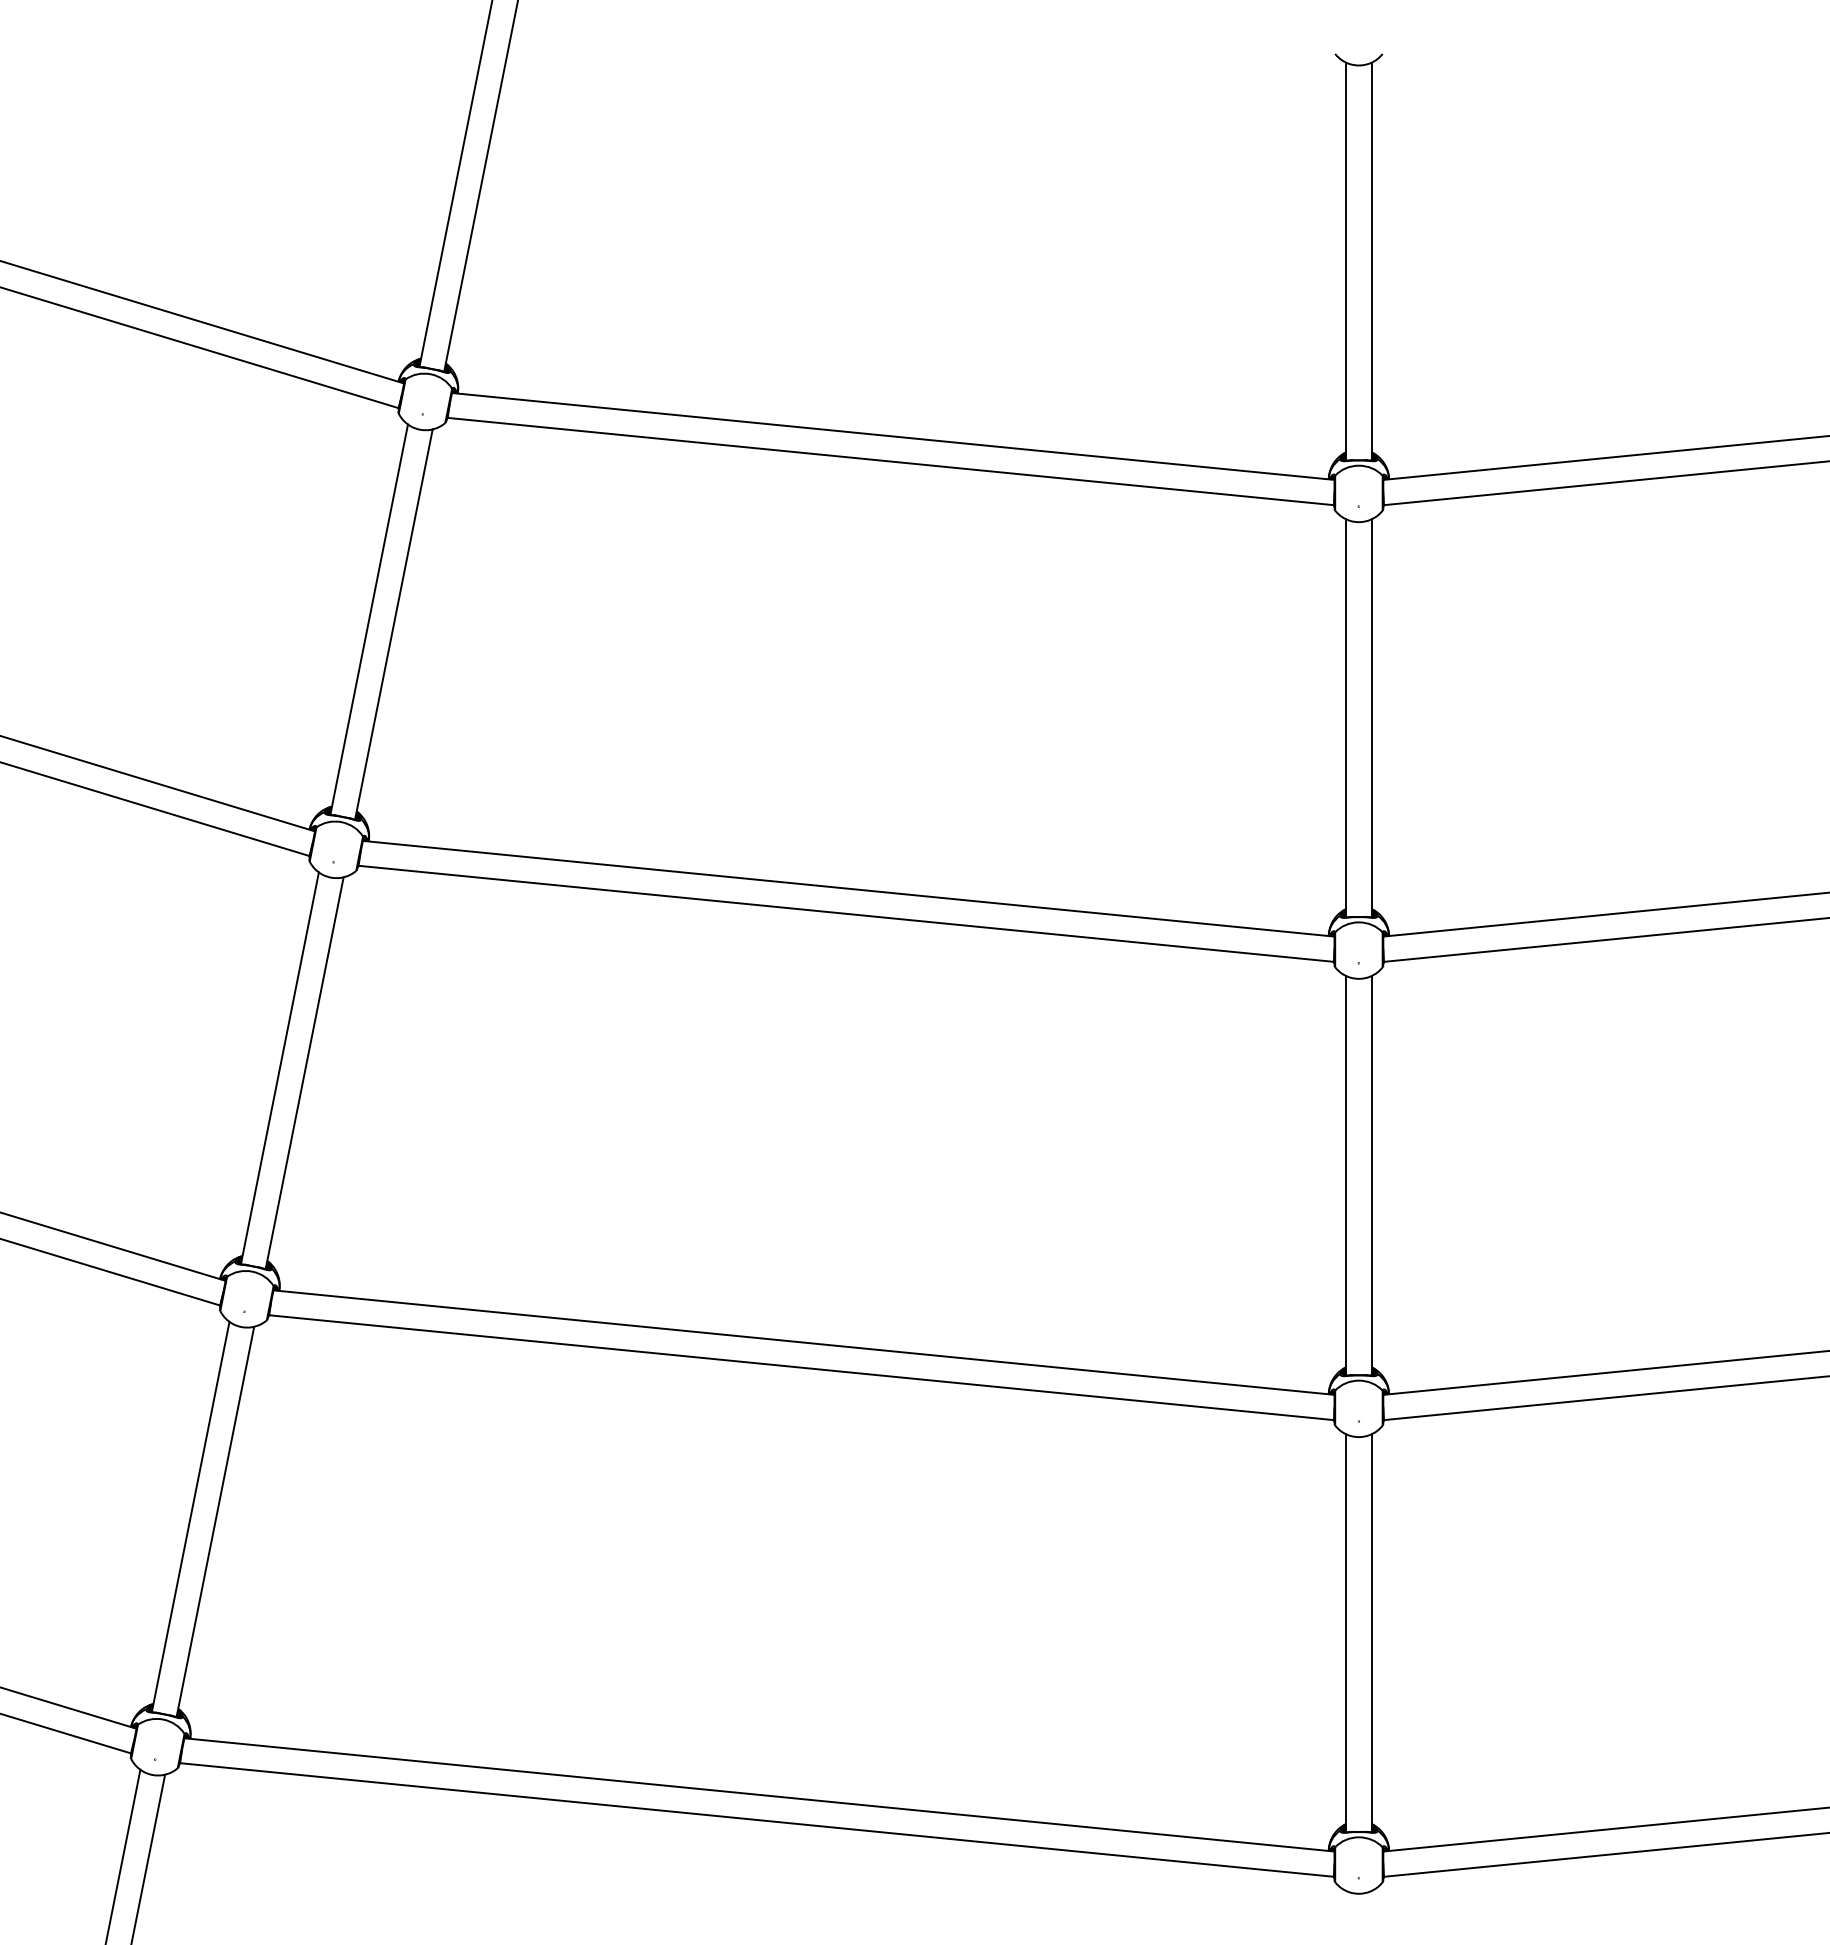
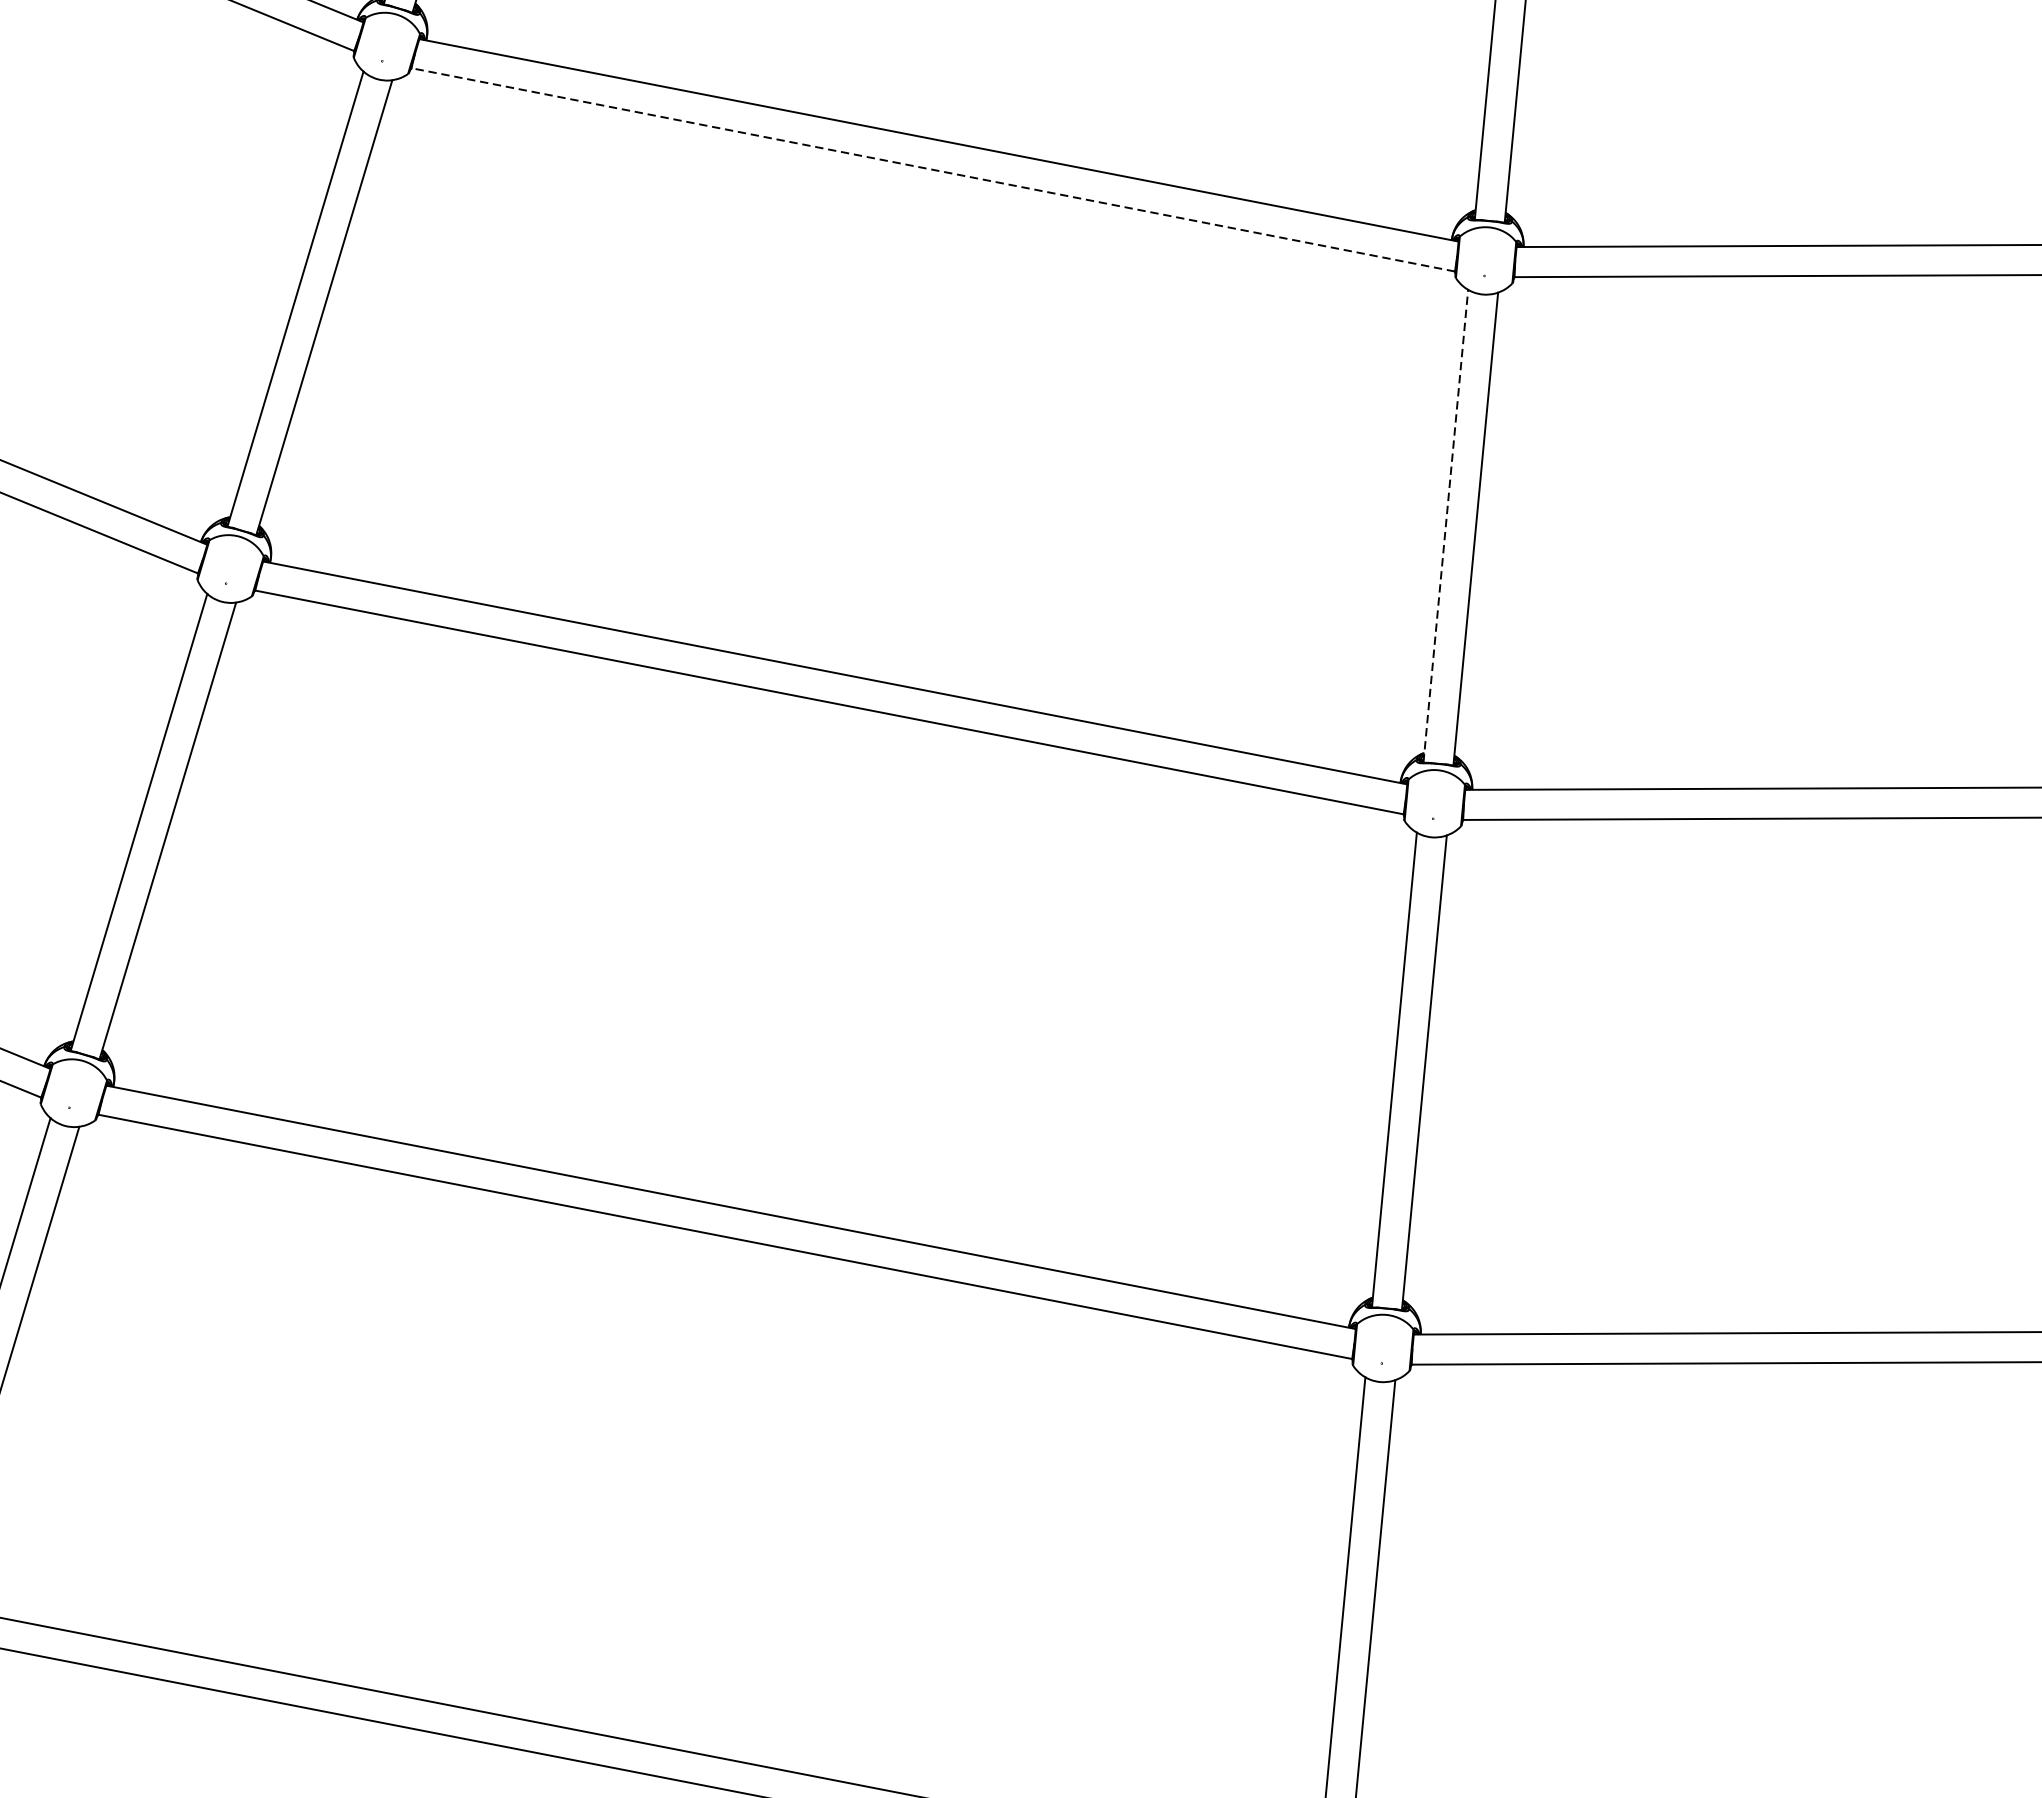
line: (890, 461) -> (932, 169), solid -> dashed
line: (1346, 718) -> (1446, 526), solid -> dashed

